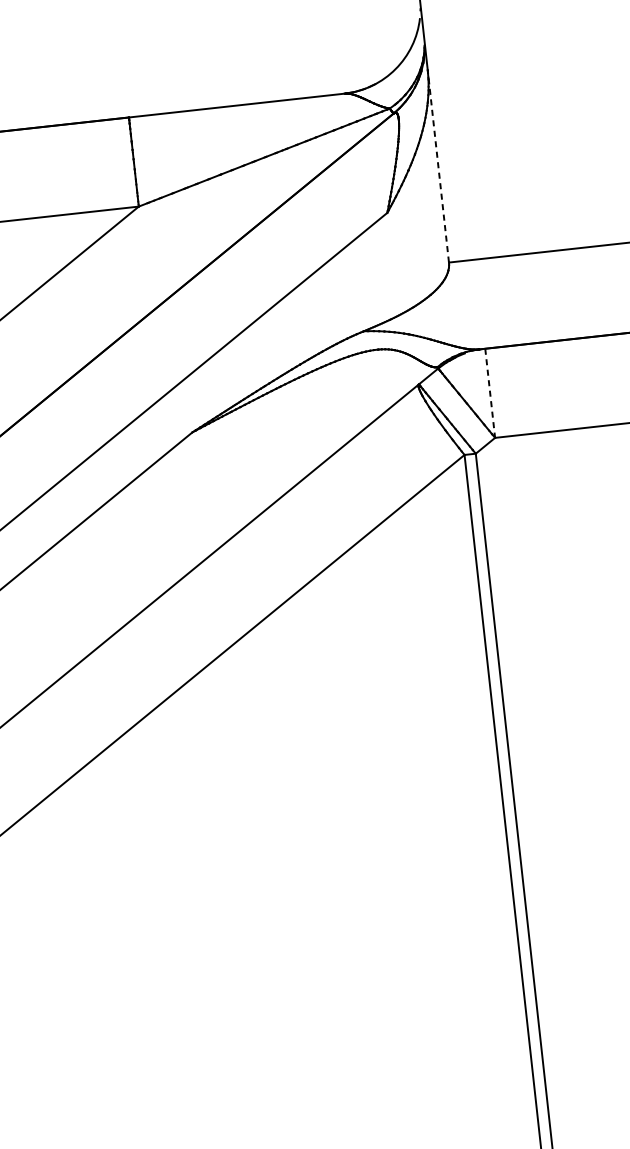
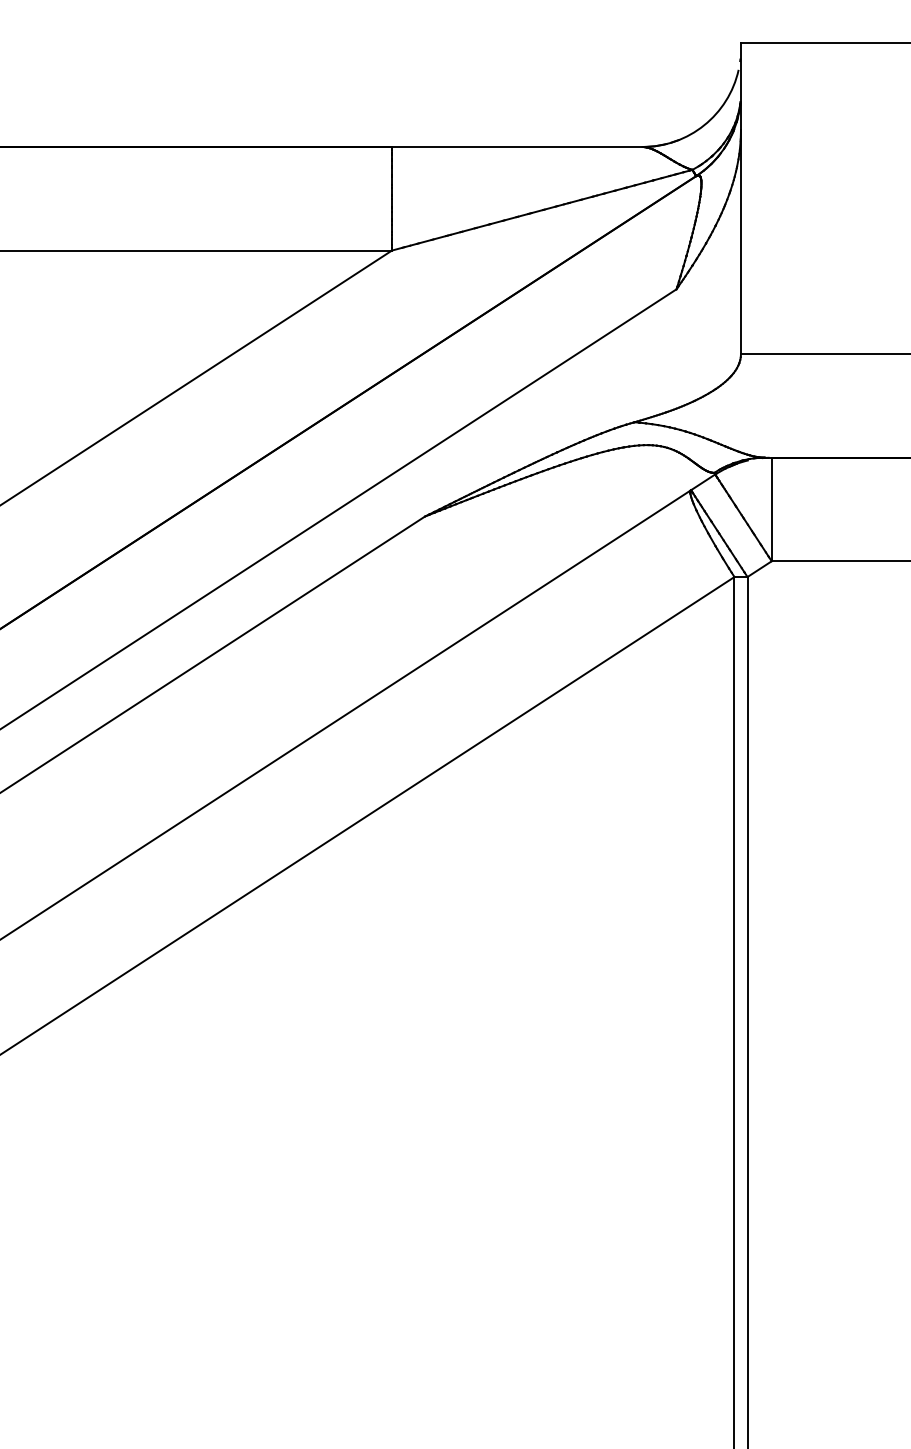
line: (437, 166) -> (740, 242), dashed -> solid
line: (490, 393) -> (771, 509), dashed -> solid

